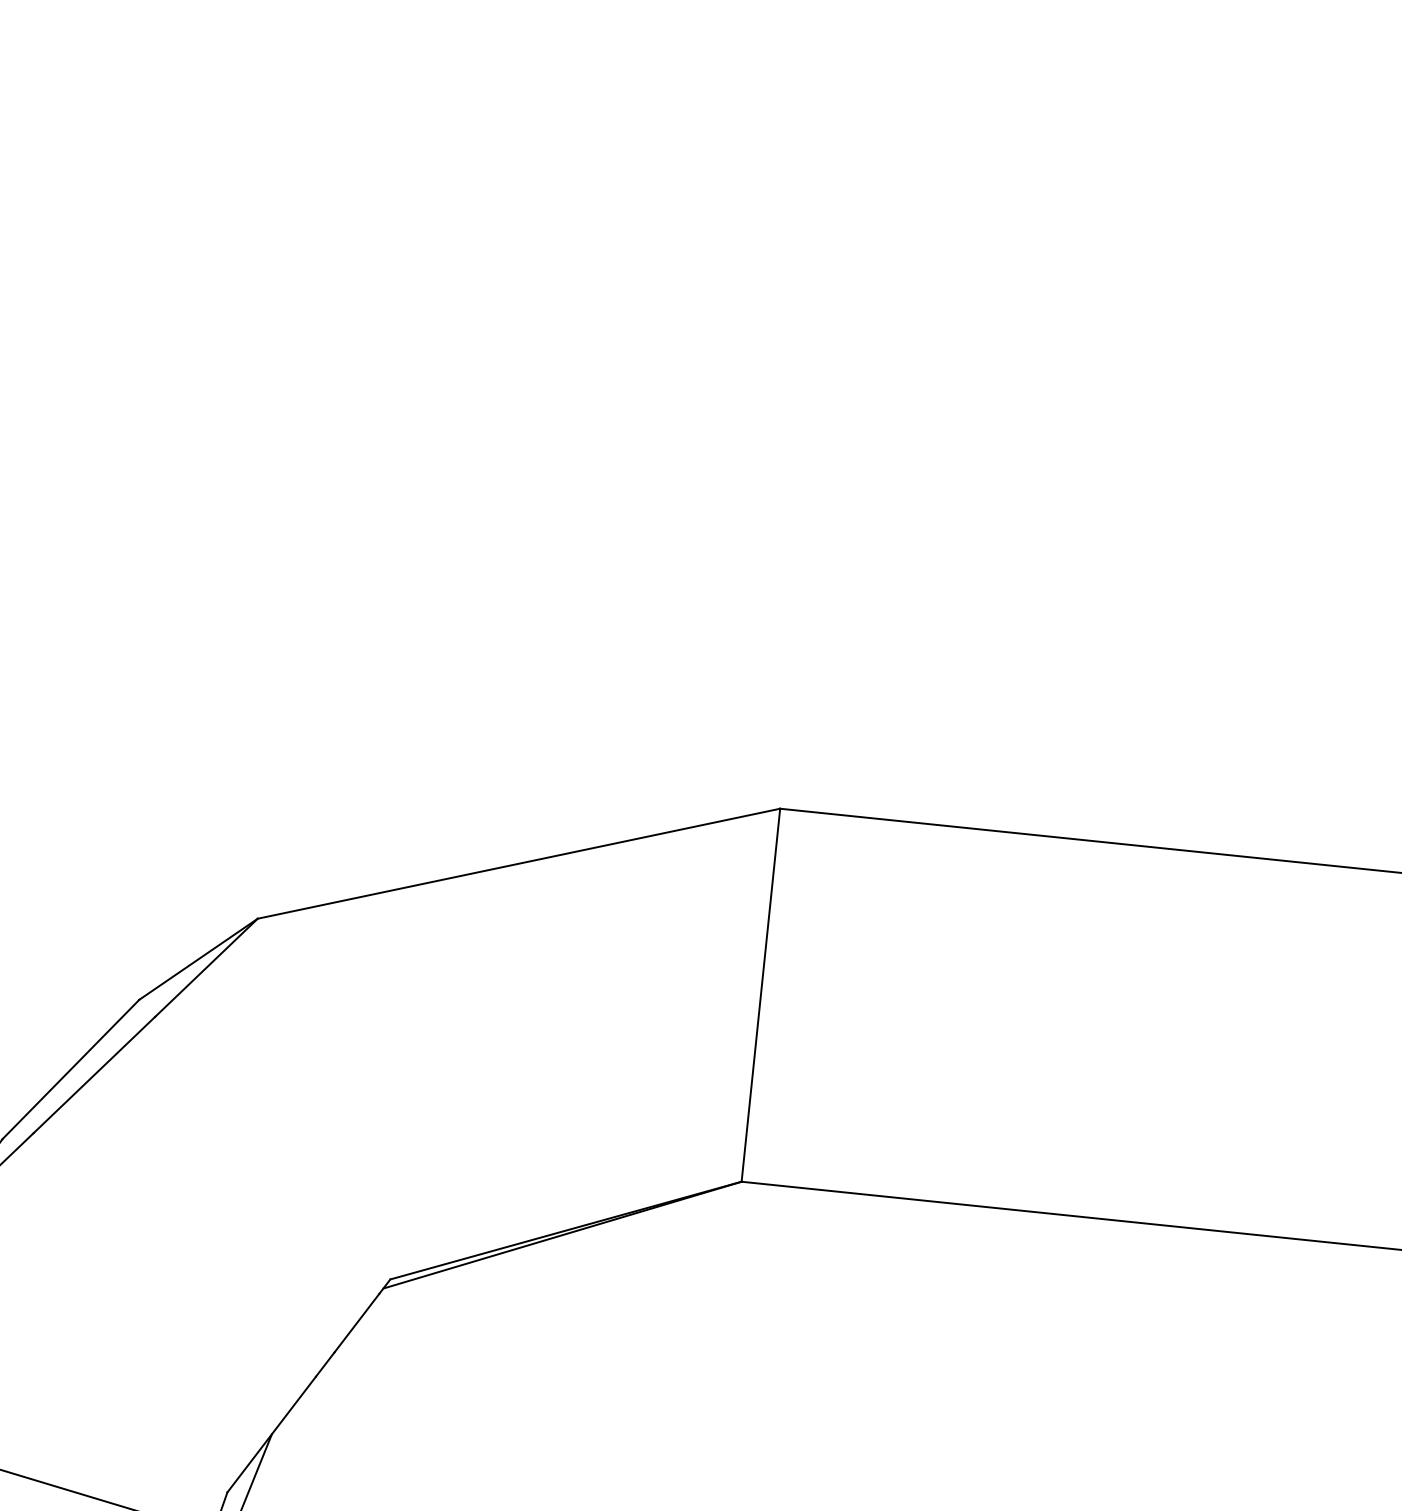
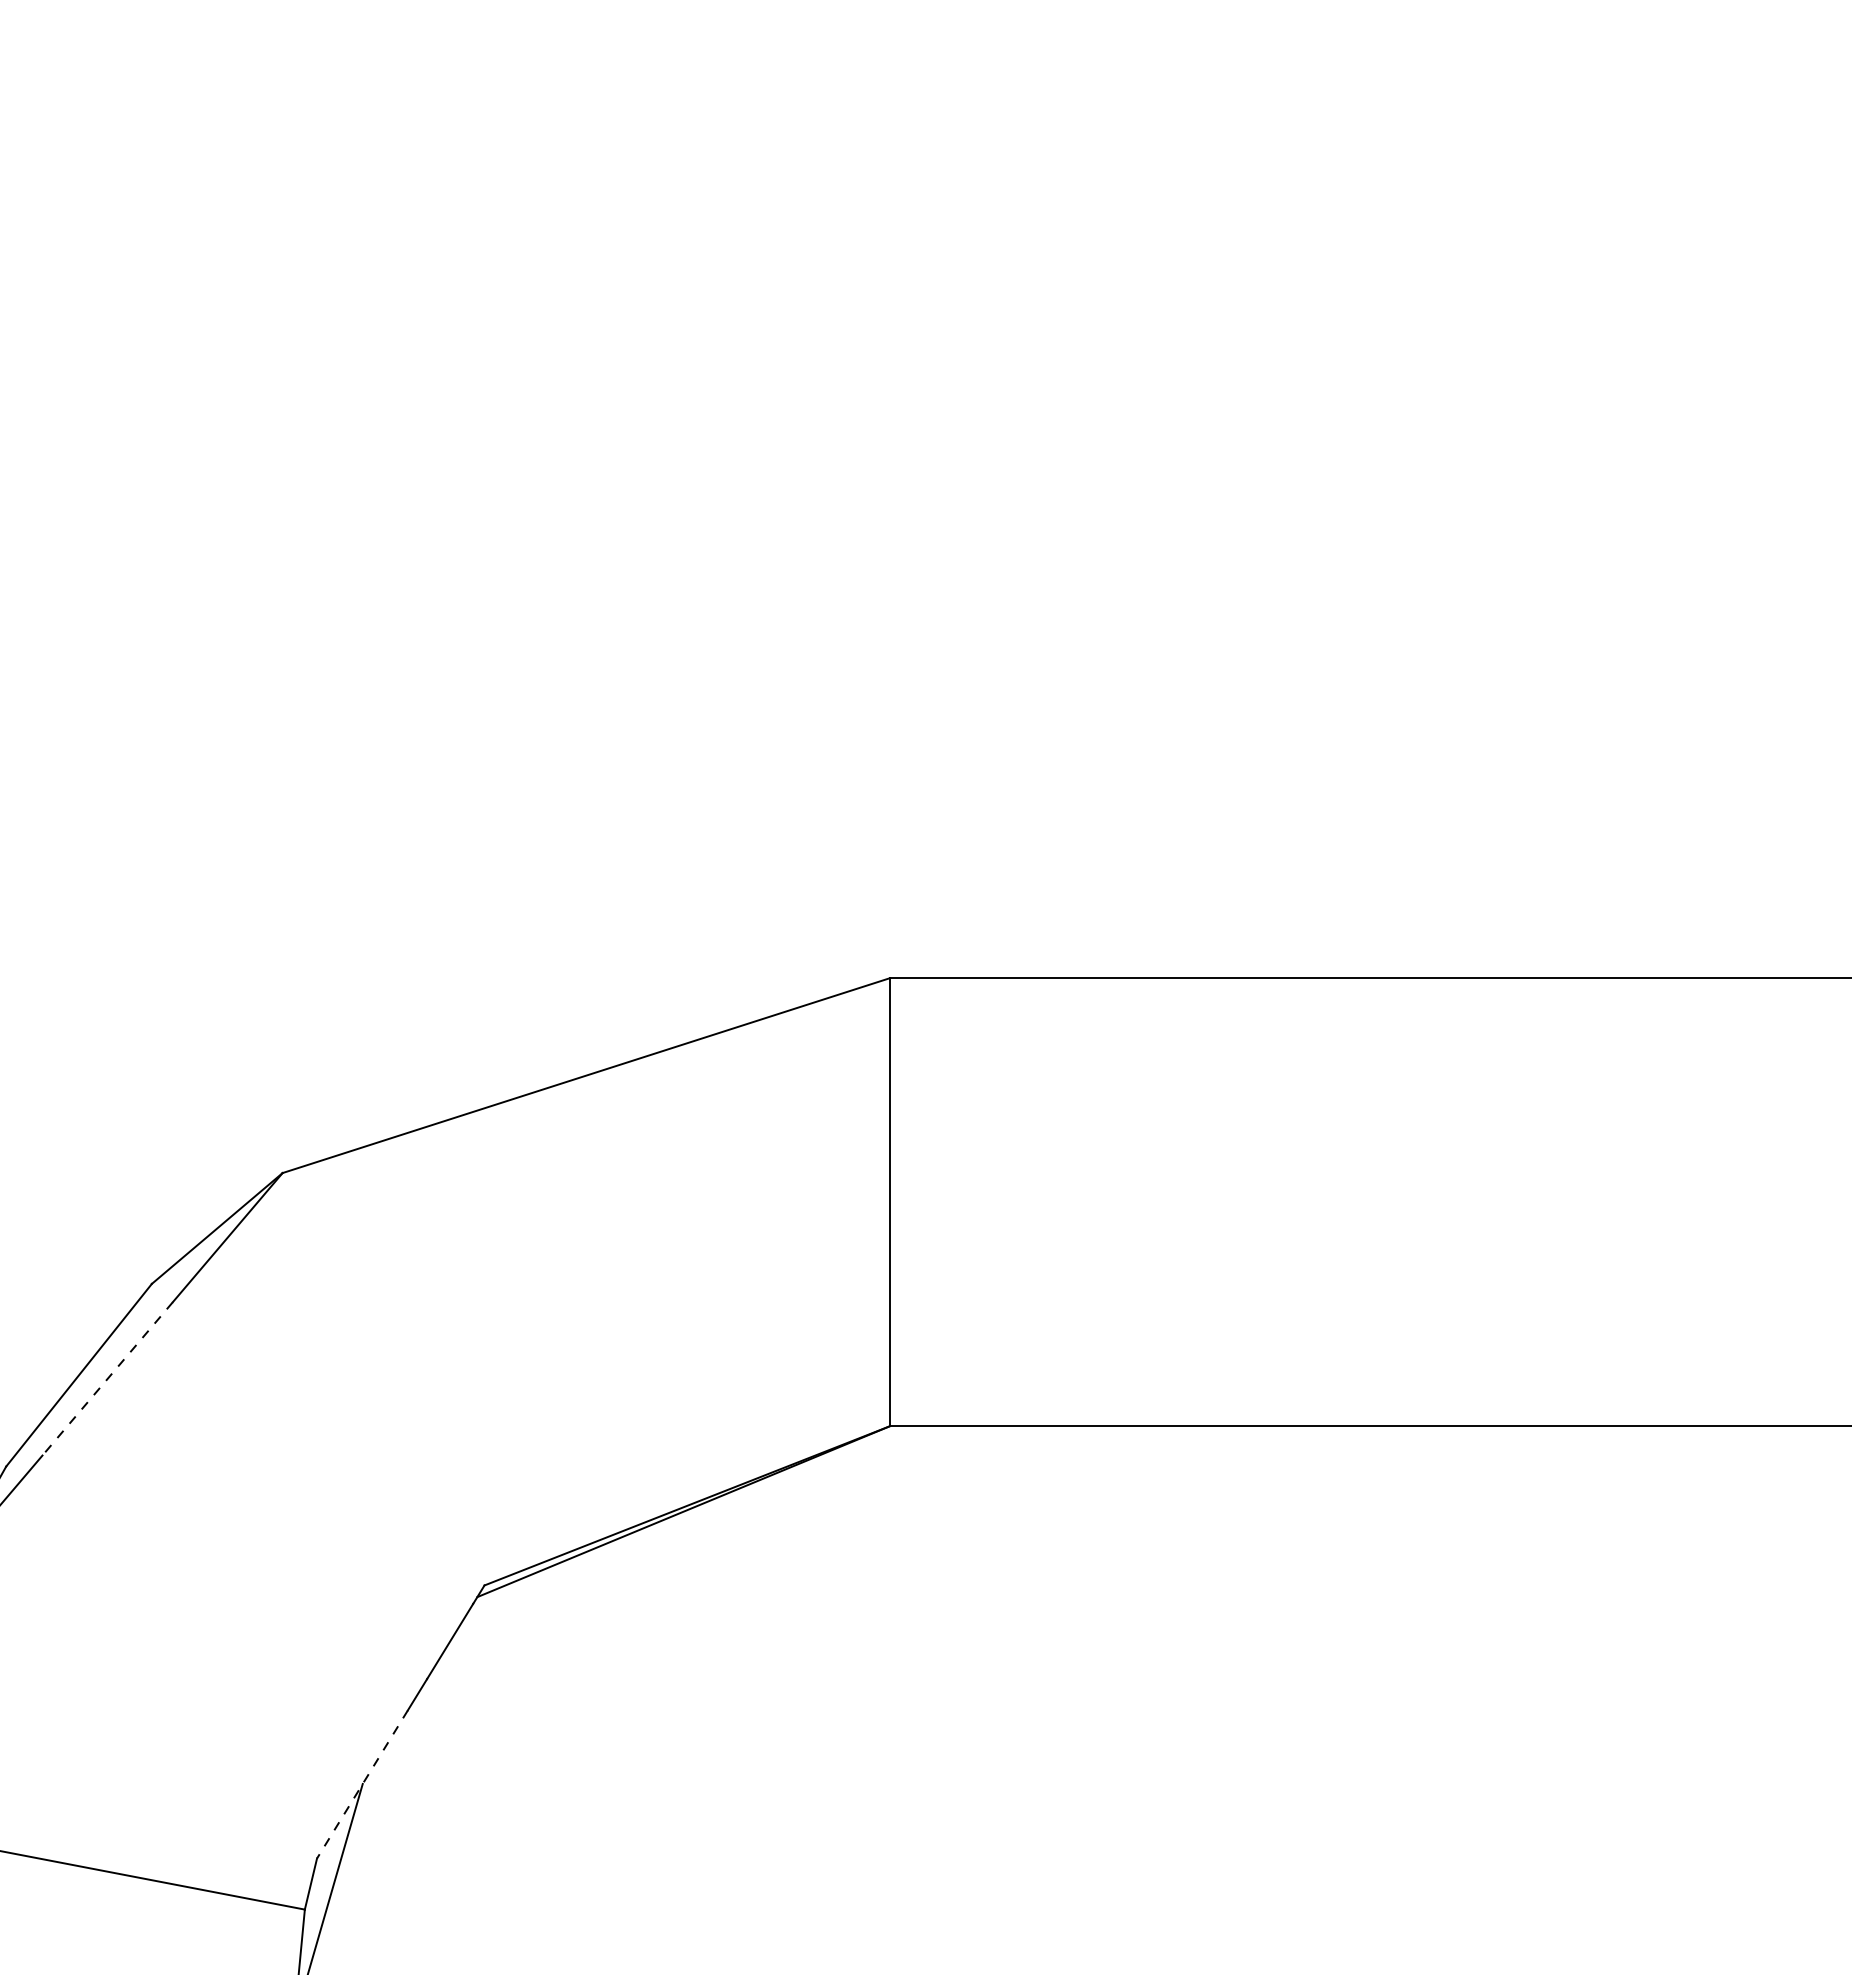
line: (94, 1074) -> (107, 1378), solid -> dashed
line: (271, 1434) -> (362, 1784), solid -> dashed

